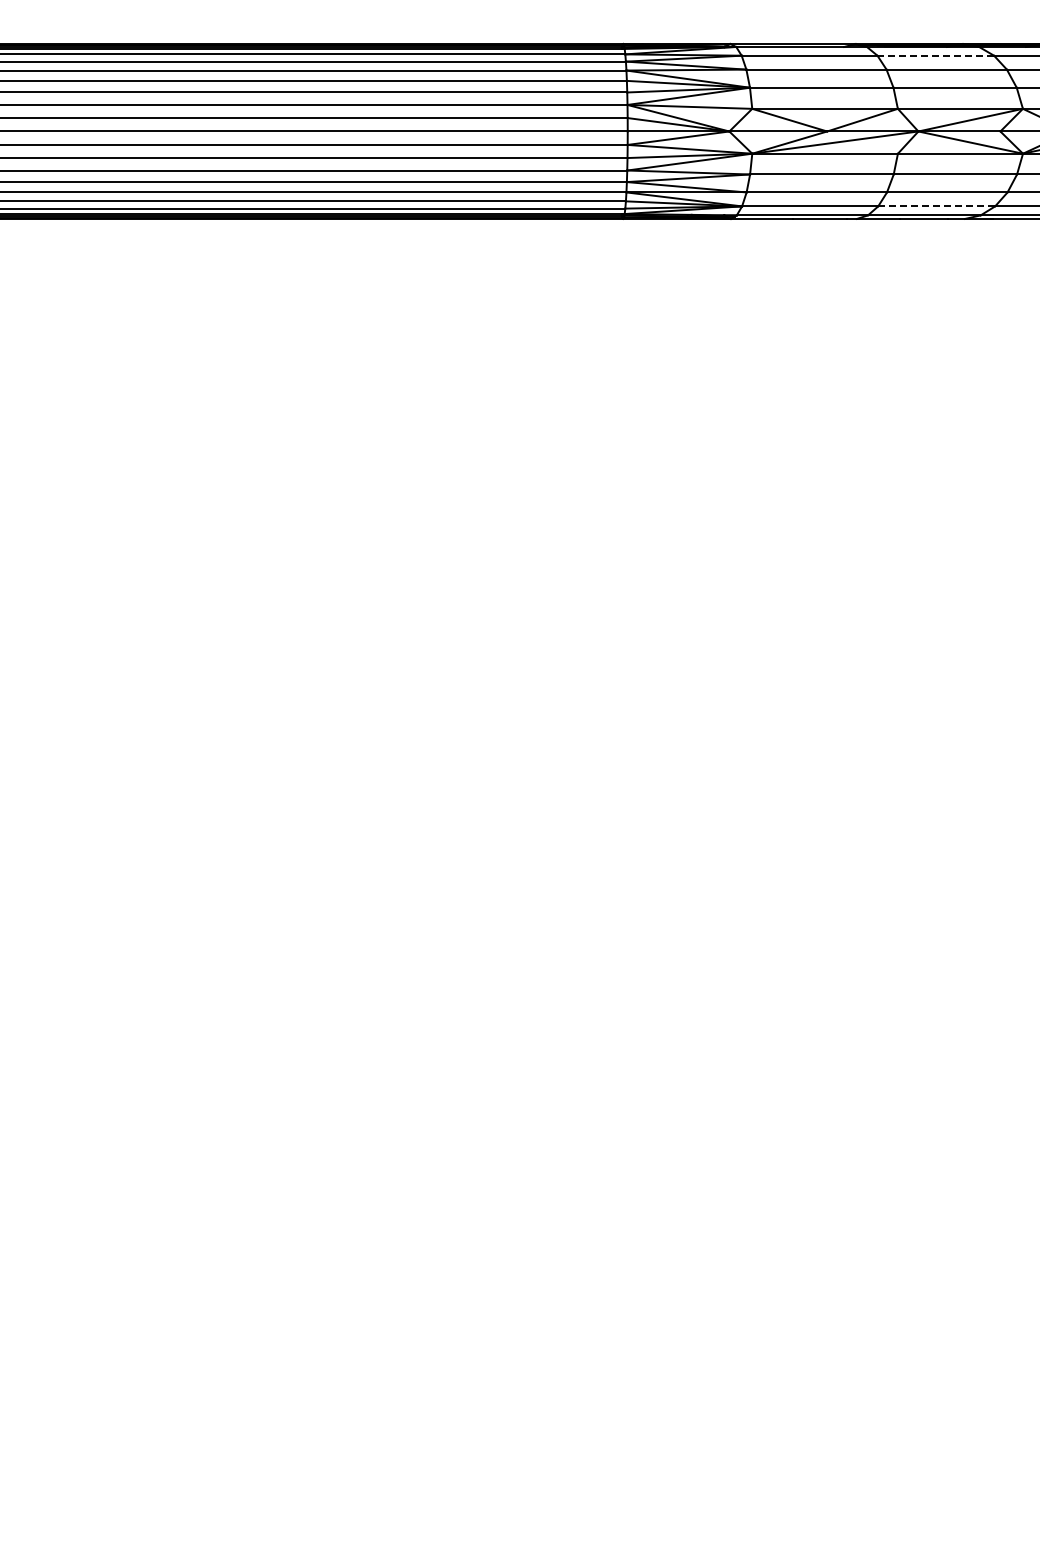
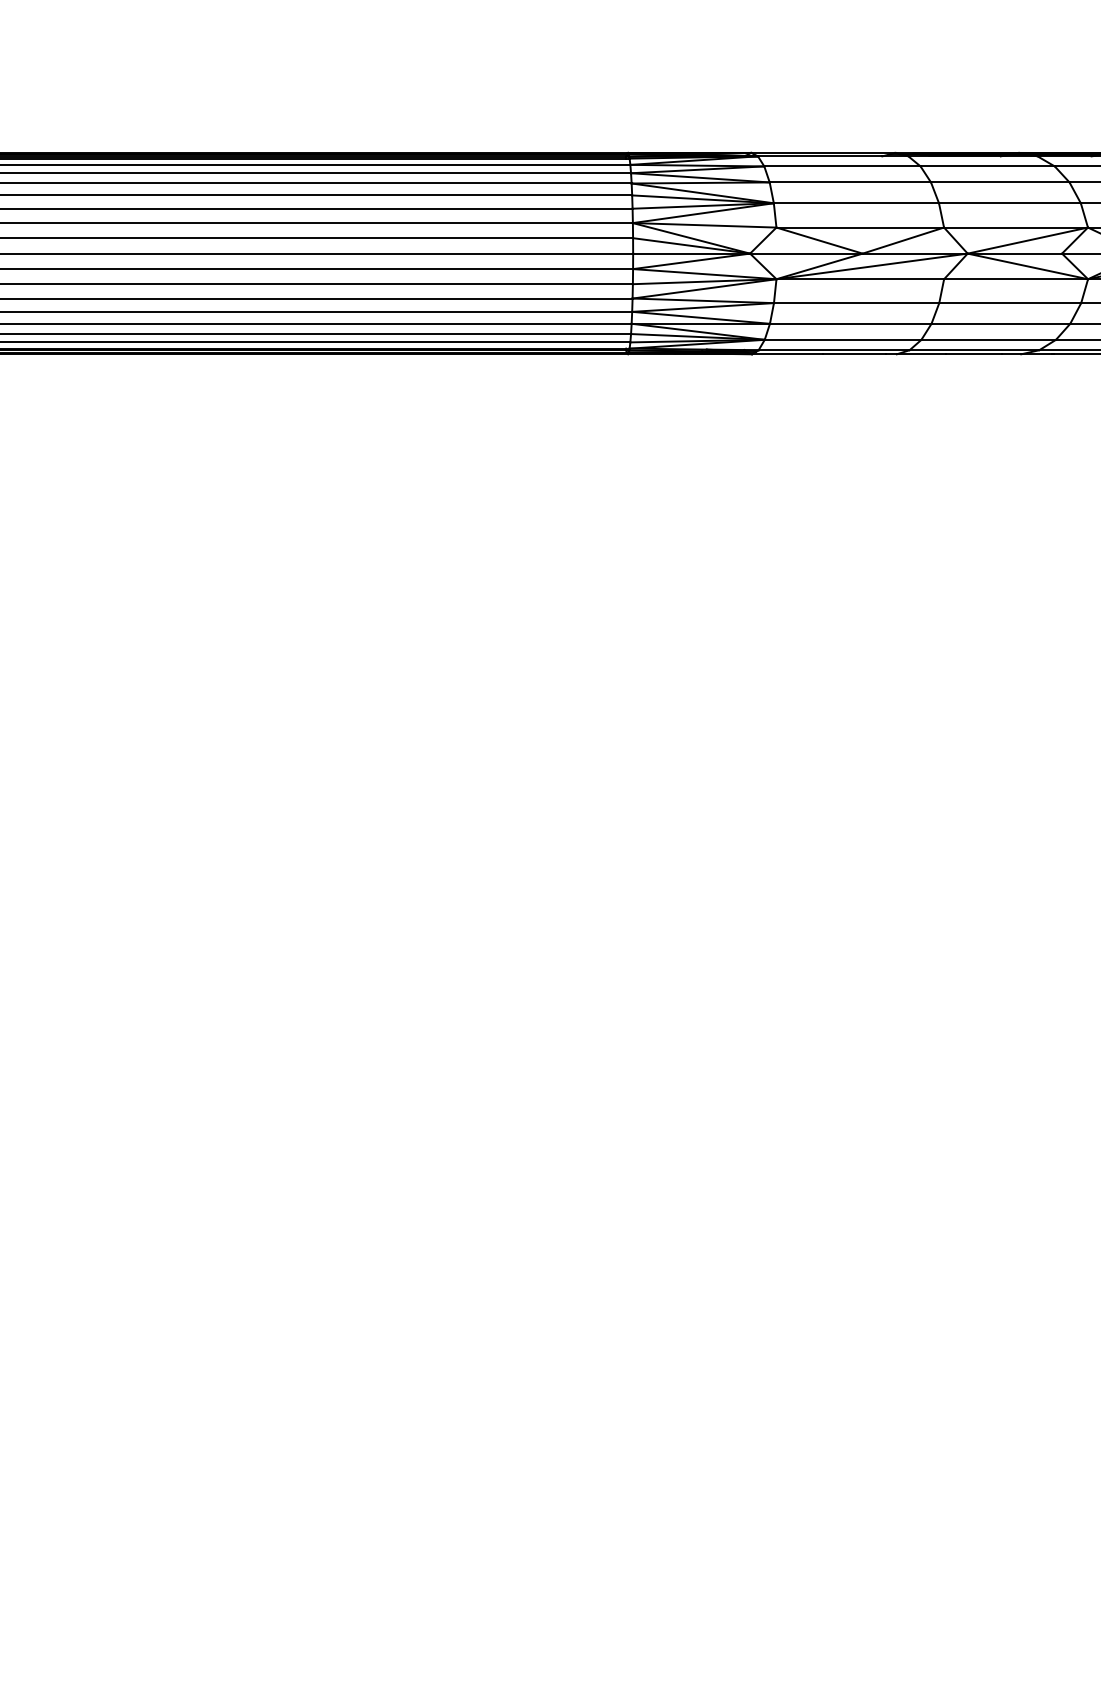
line: (935, 55) -> (987, 166), dashed -> solid
line: (936, 206) -> (988, 339), dashed -> solid

